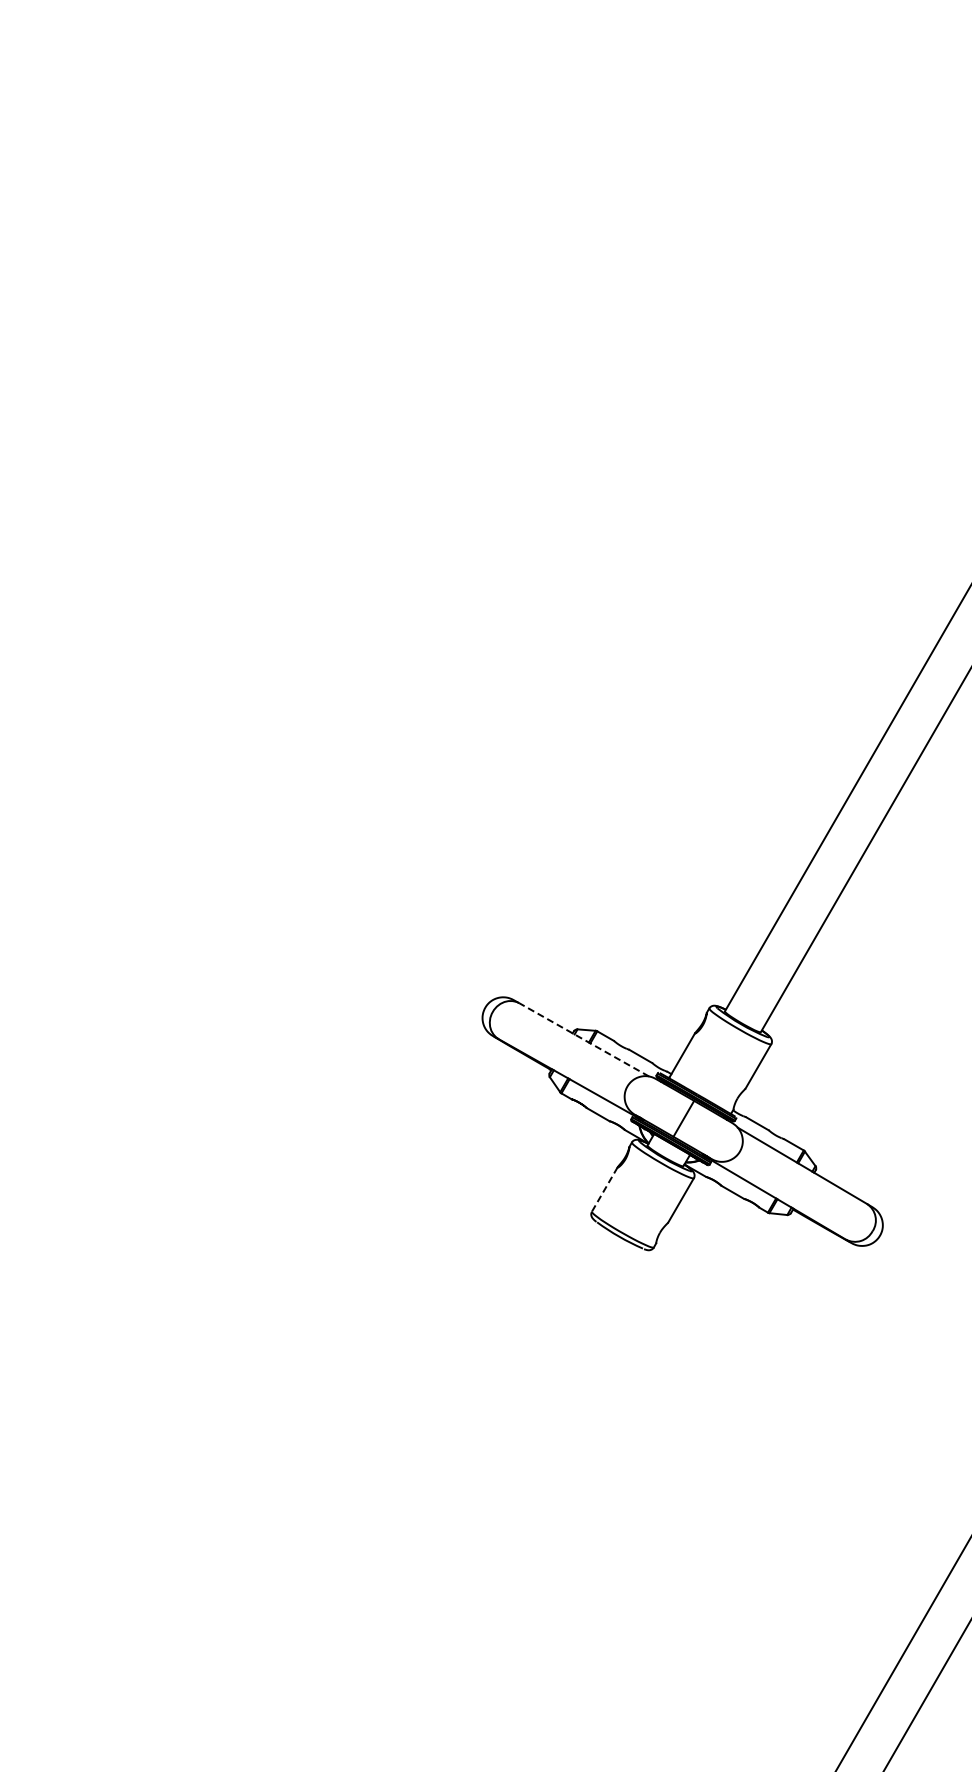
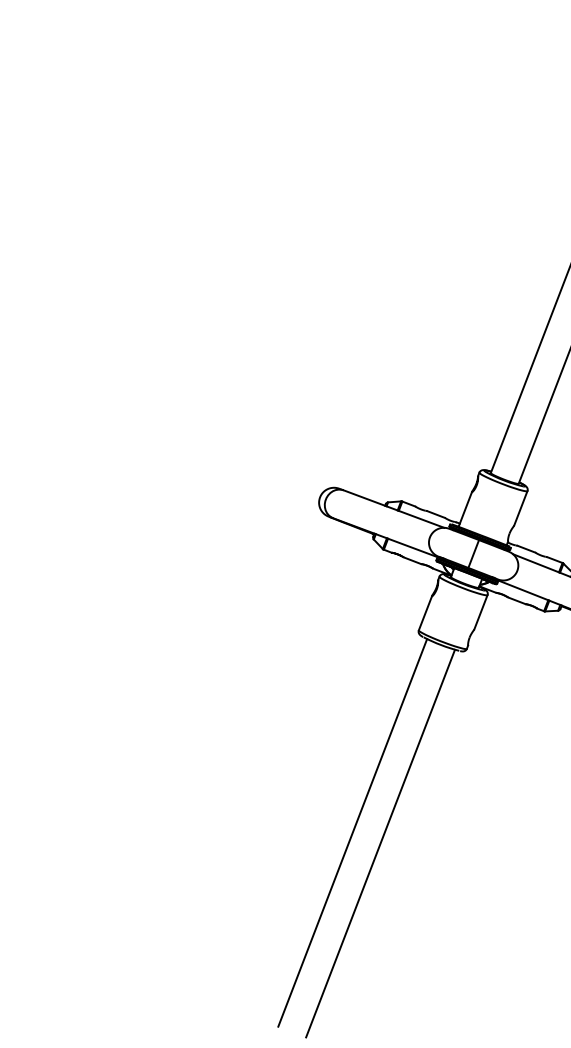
line: (584, 1039) -> (394, 508), dashed -> solid
line: (604, 1189) -> (425, 613), dashed -> solid
line: (456, 1475) -> (352, 833), added
line: (492, 1495) -> (380, 843), added

